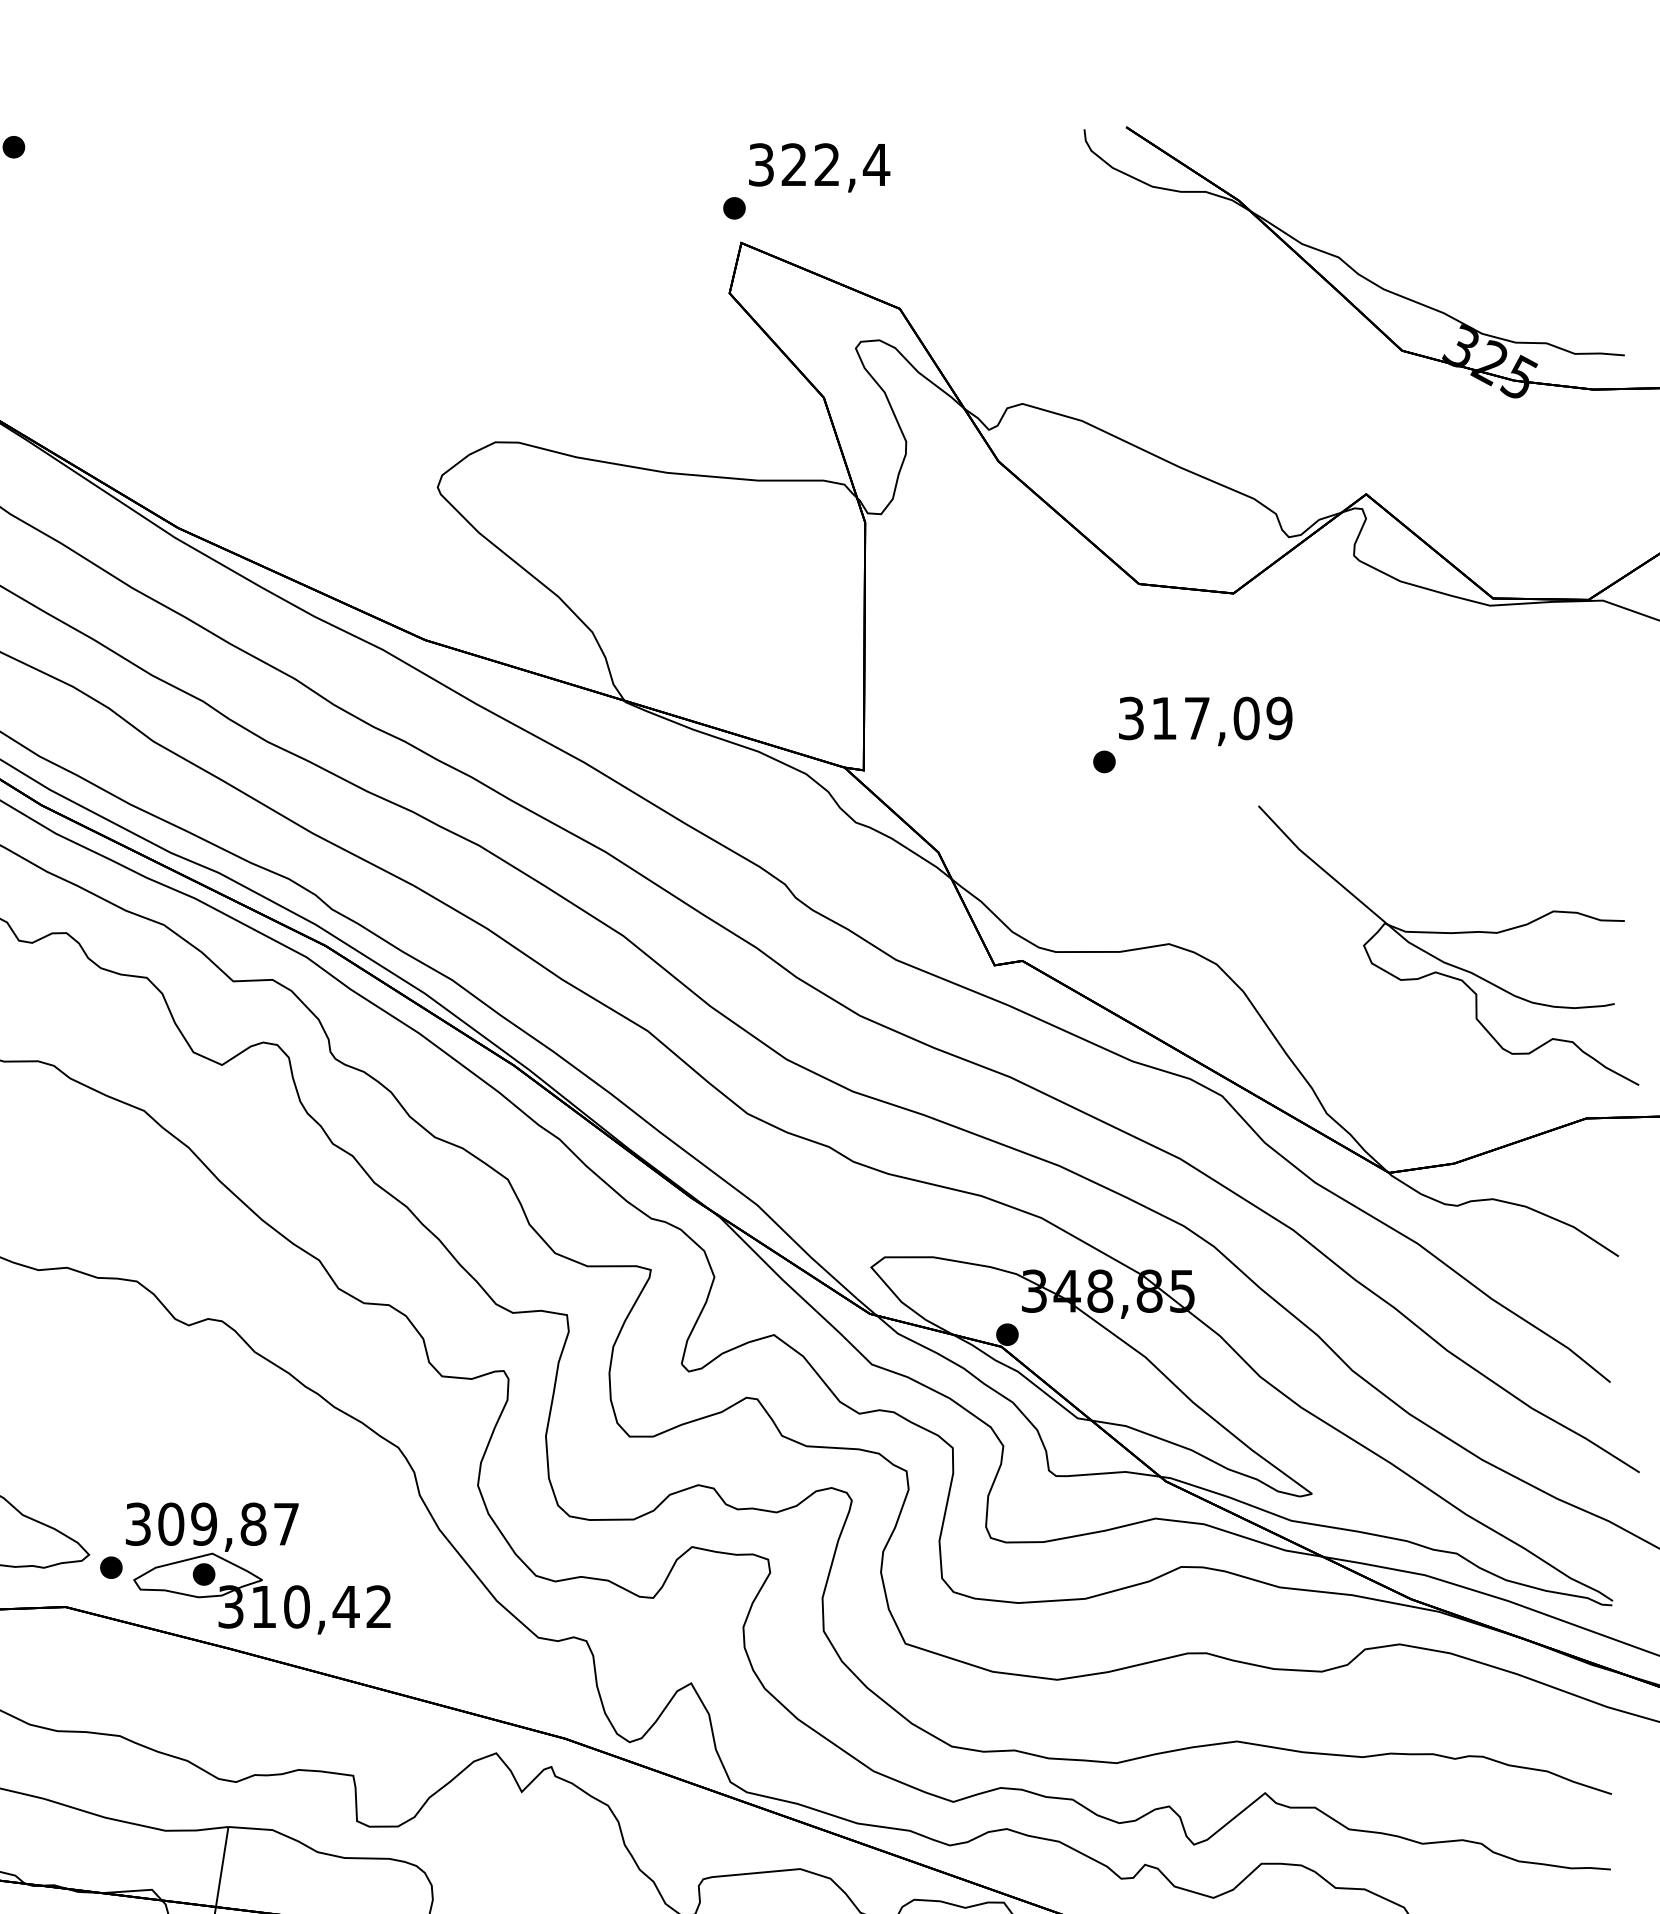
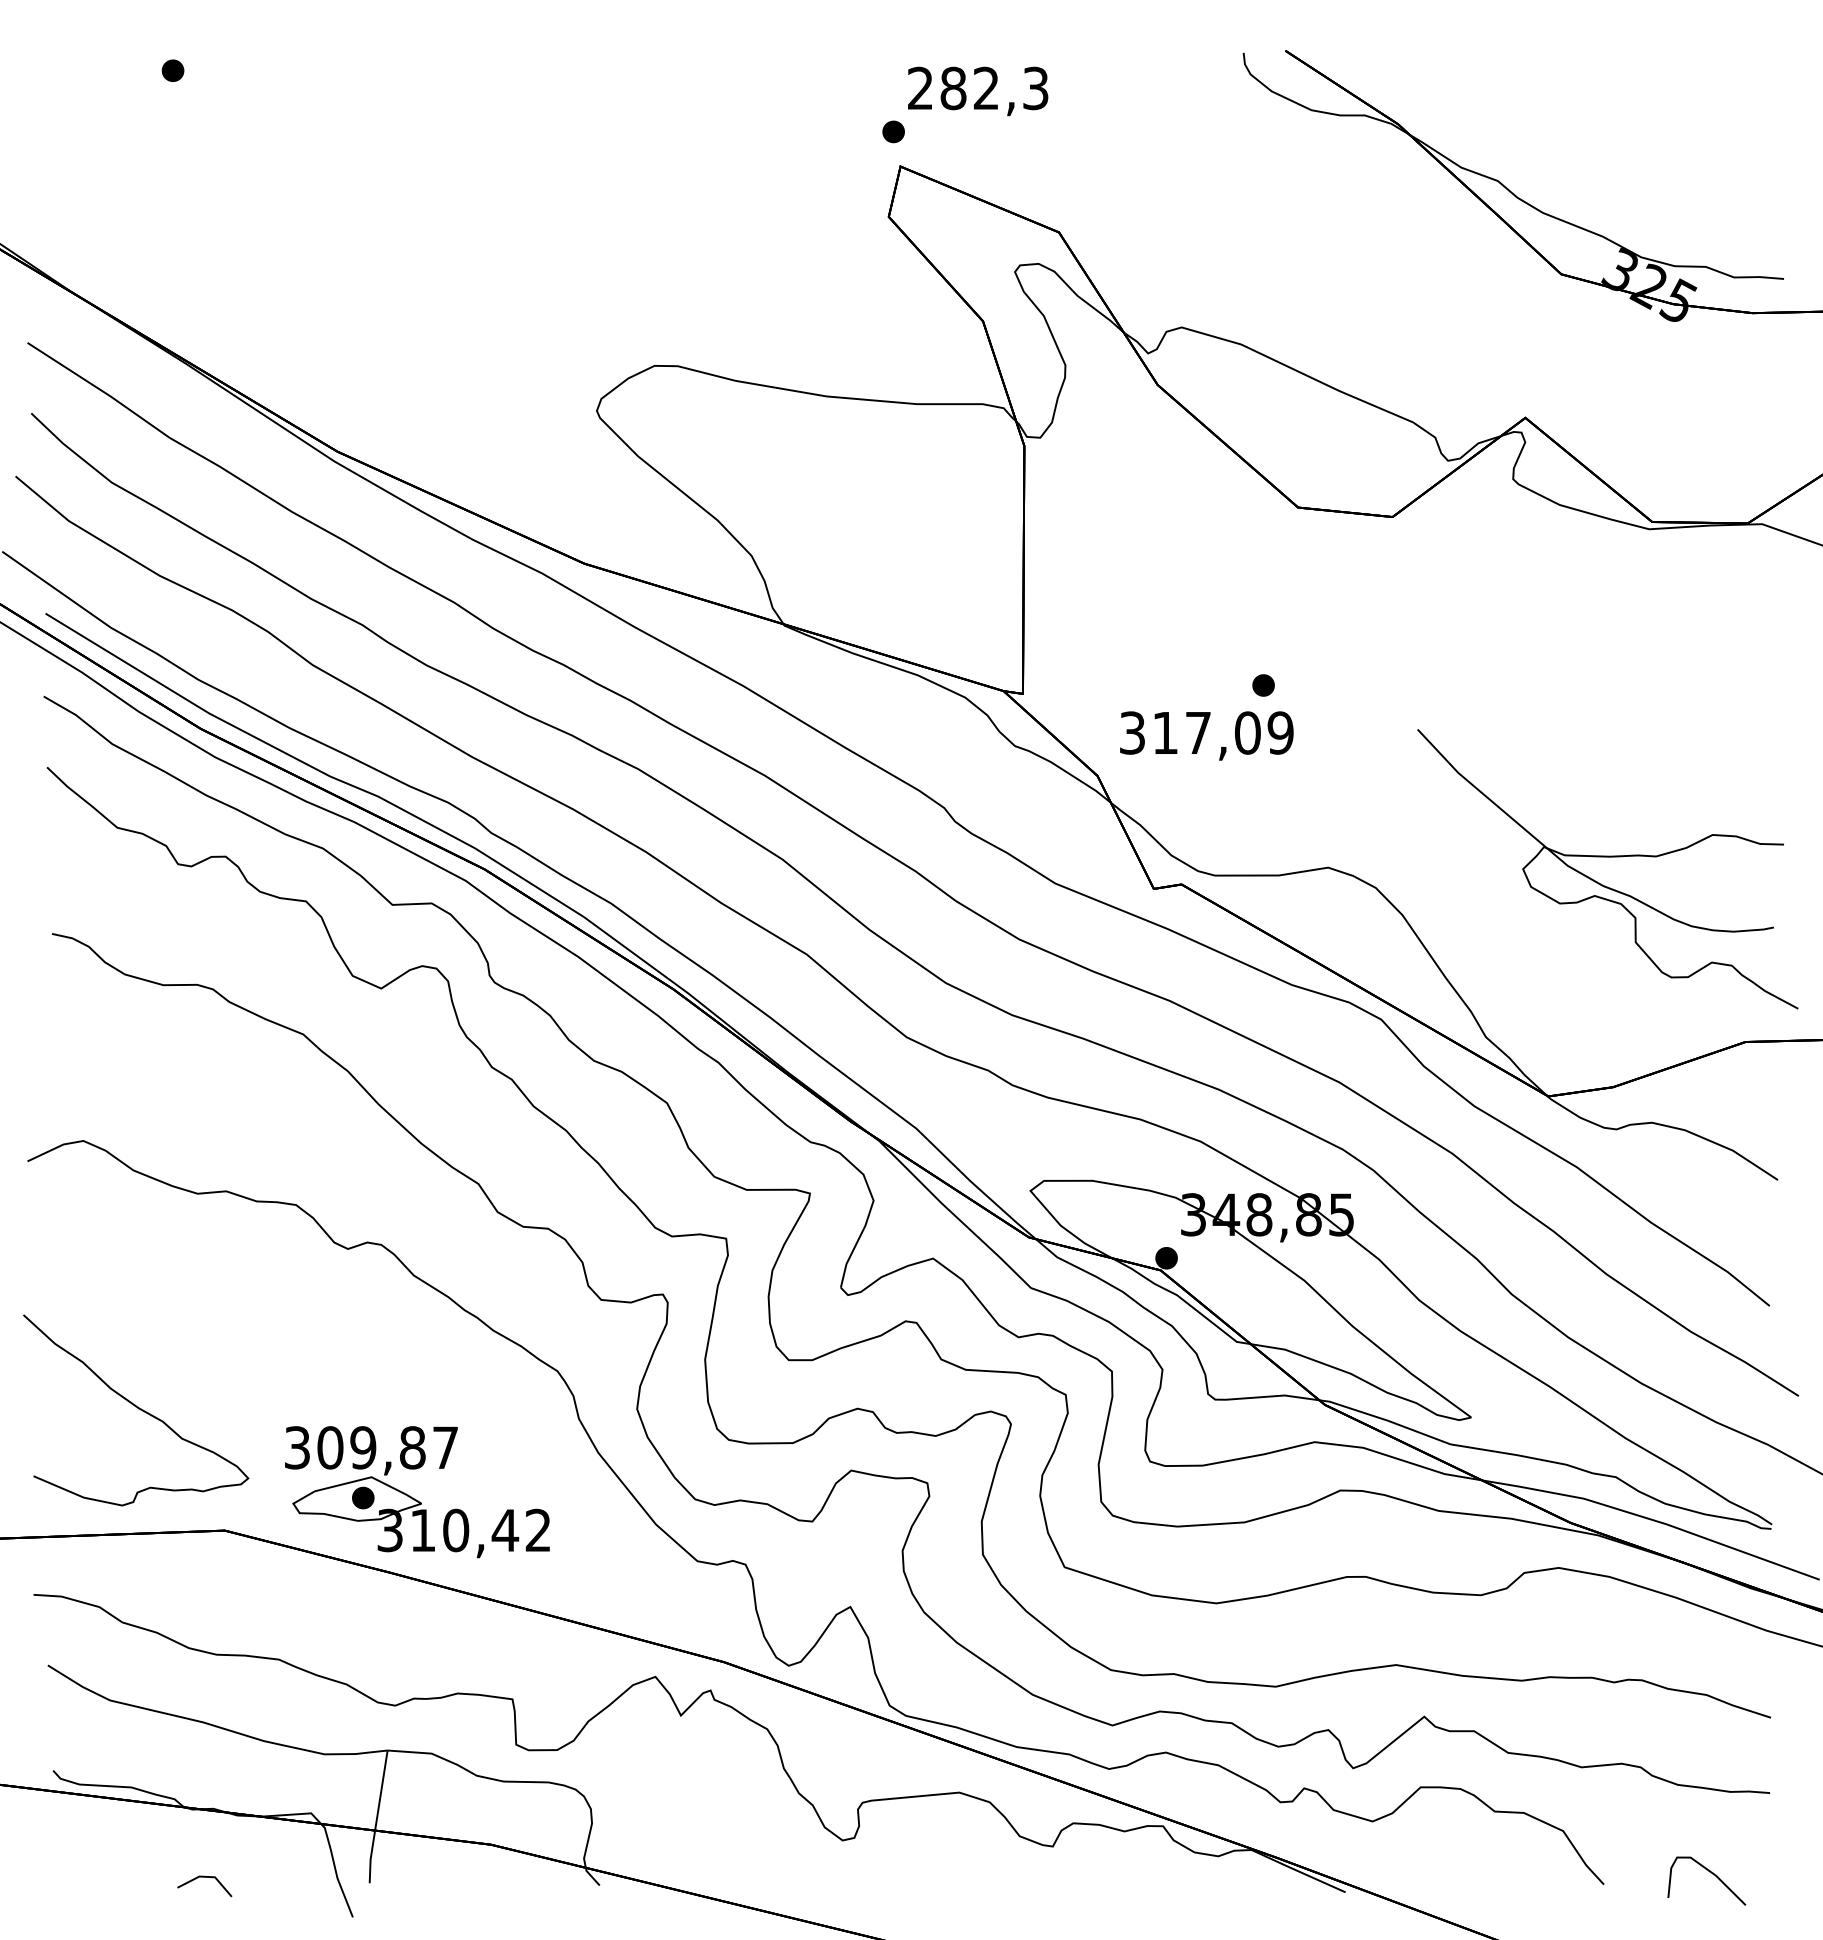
text: (819, 164) -> (978, 88), 322,4 -> 282,3
text: (1205, 720) -> (1206, 735), moved
part: (111, 1567) -> (270, 1491), removed

